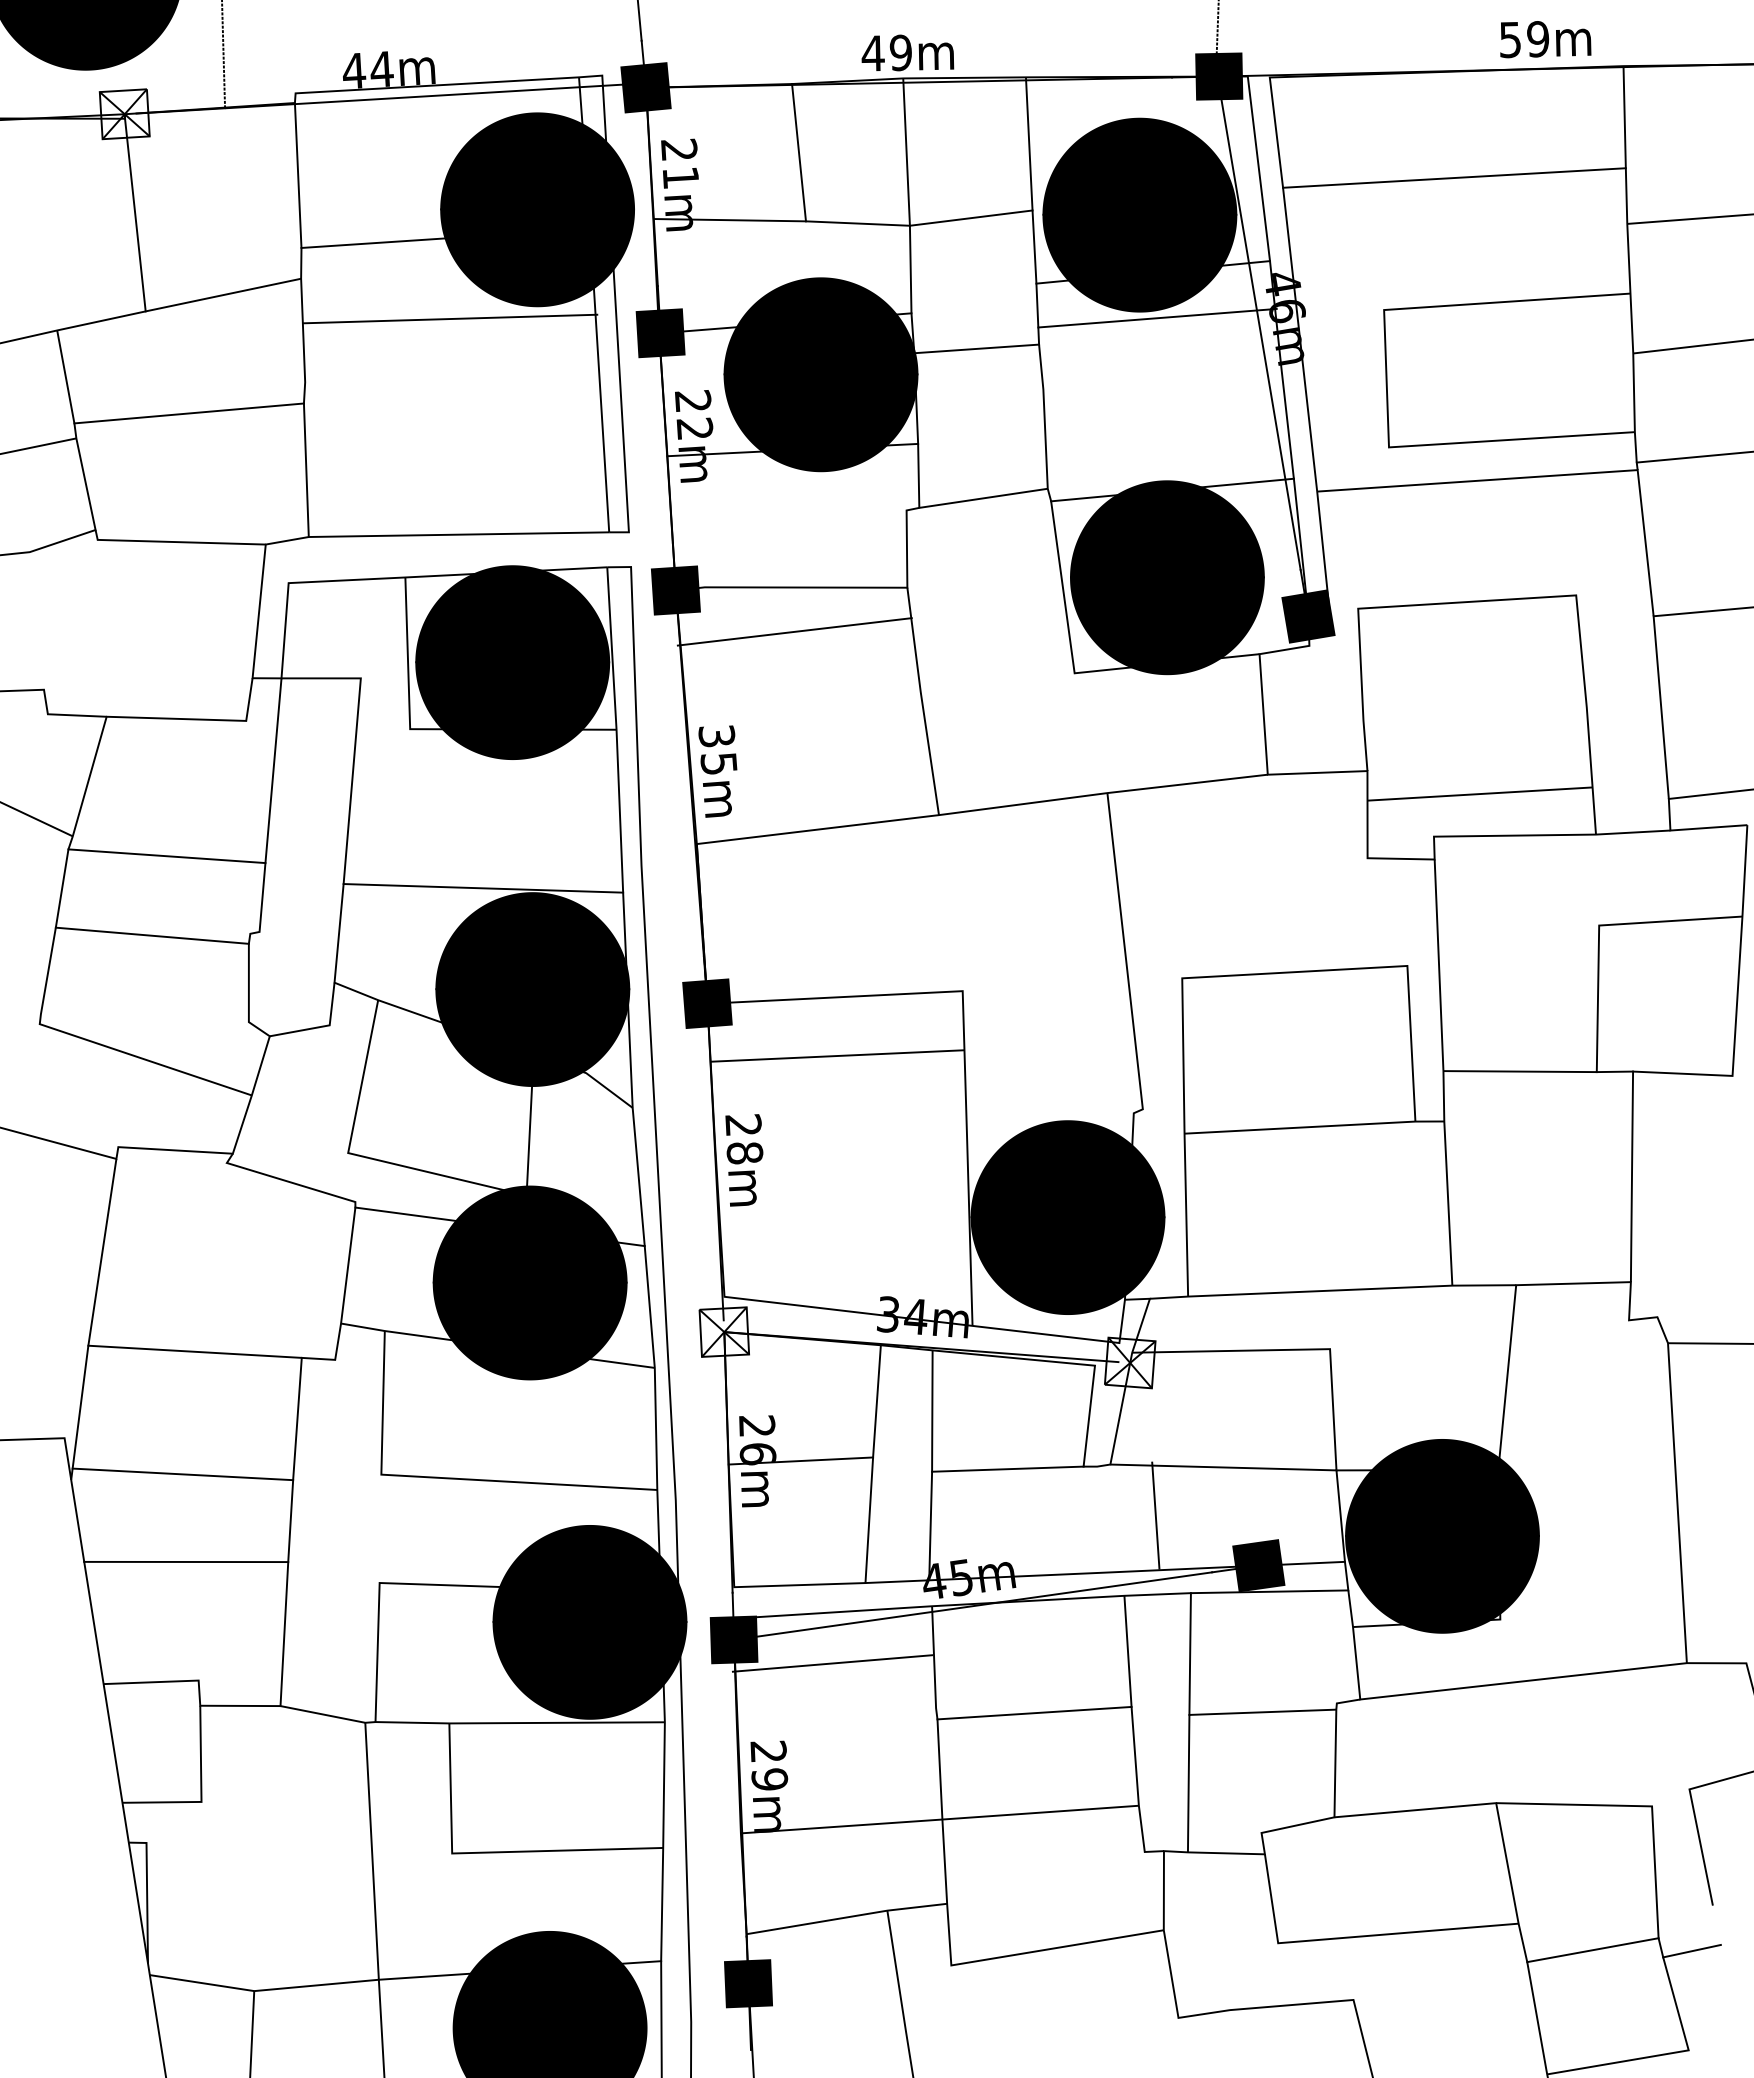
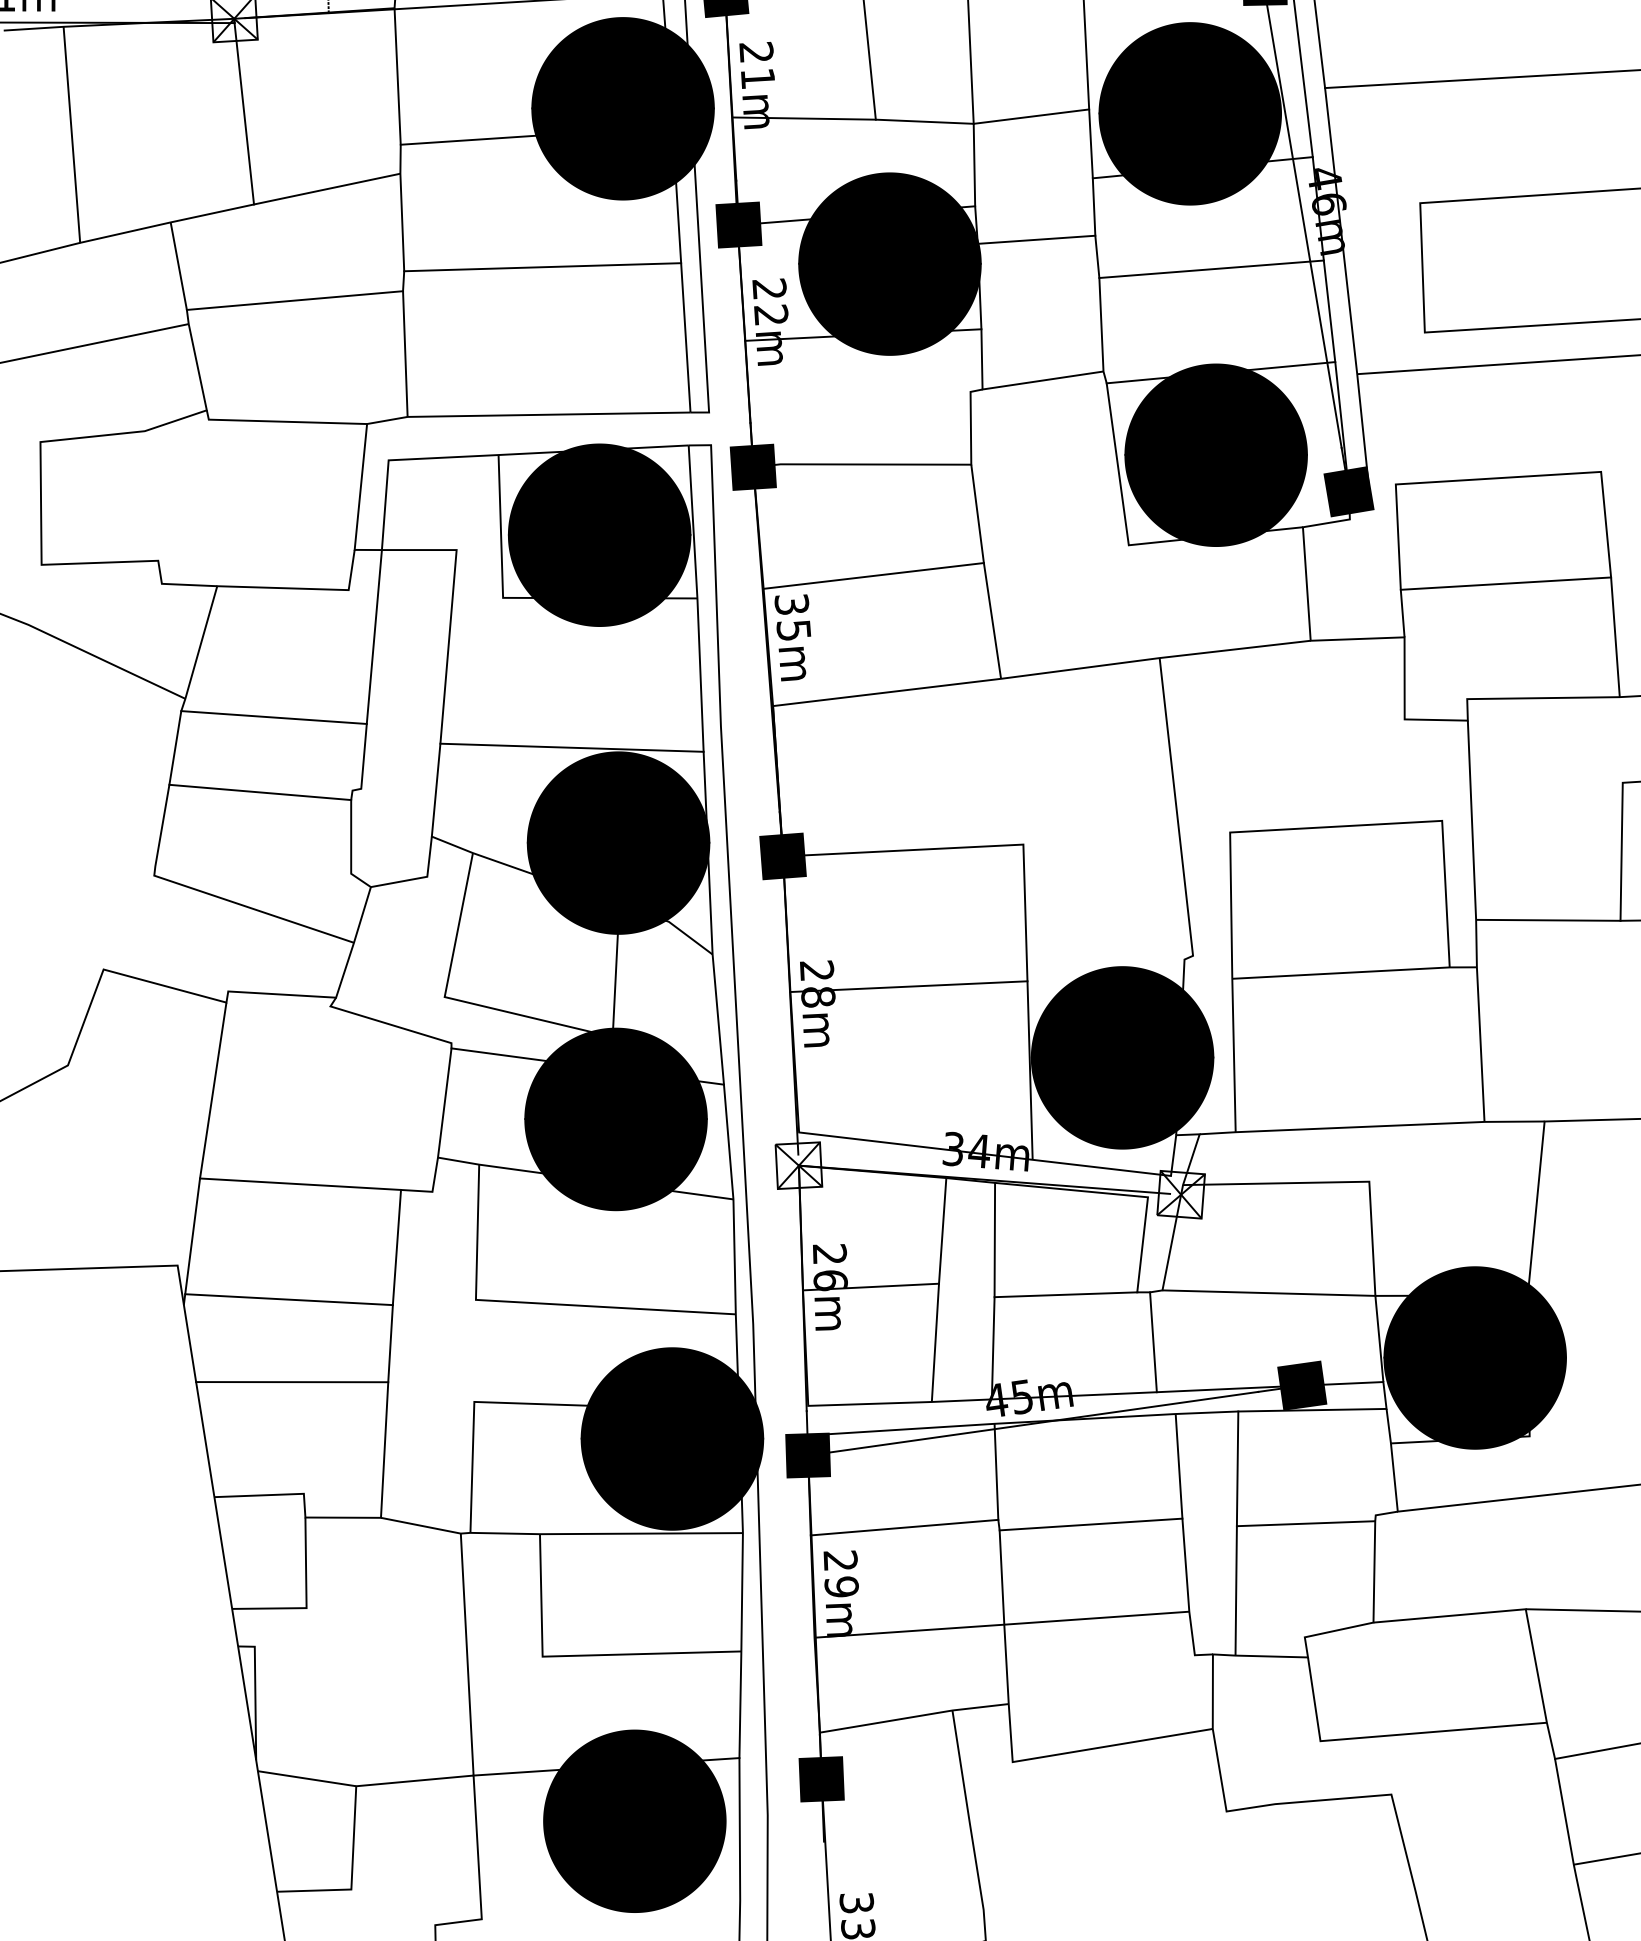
line: (1157, 317) -> (1211, 268), moved
line: (450, 318) -> (542, 266), moved
line: (794, 631) -> (873, 575), moved
line: (1479, 793) -> (1505, 583), moved
line: (837, 1055) -> (909, 986), moved
line: (1155, 1515) -> (1153, 1342), moved
line: (832, 1663) -> (904, 1527), moved

